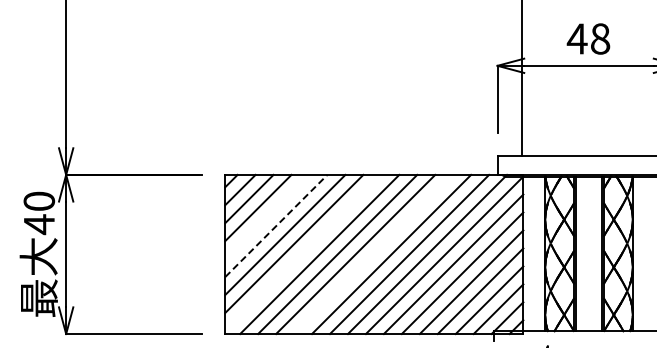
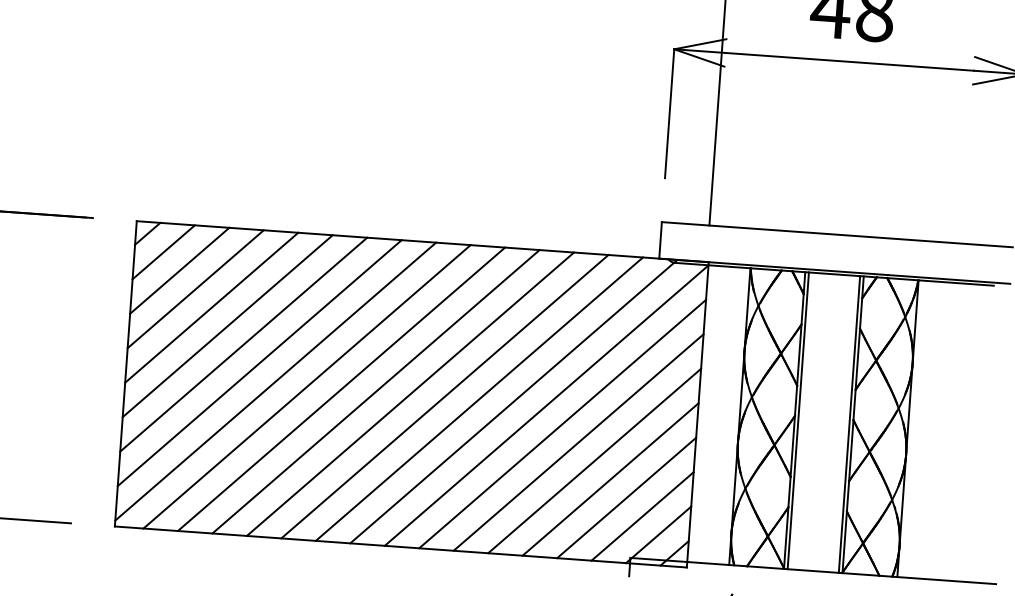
line: (267, 216) -> (212, 306), added
line: (276, 225) -> (228, 325), dashed -> solid
line: (303, 252) -> (276, 380), added
line: (373, 254) -> (410, 394), added

